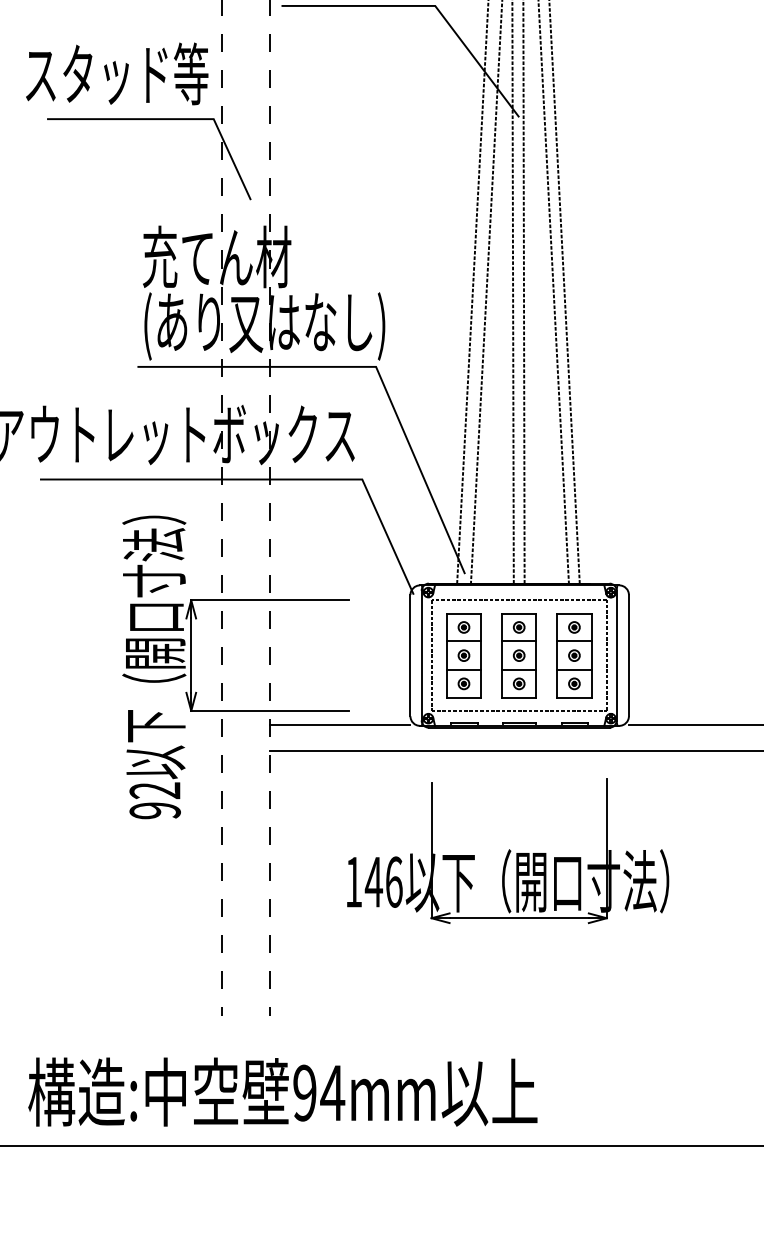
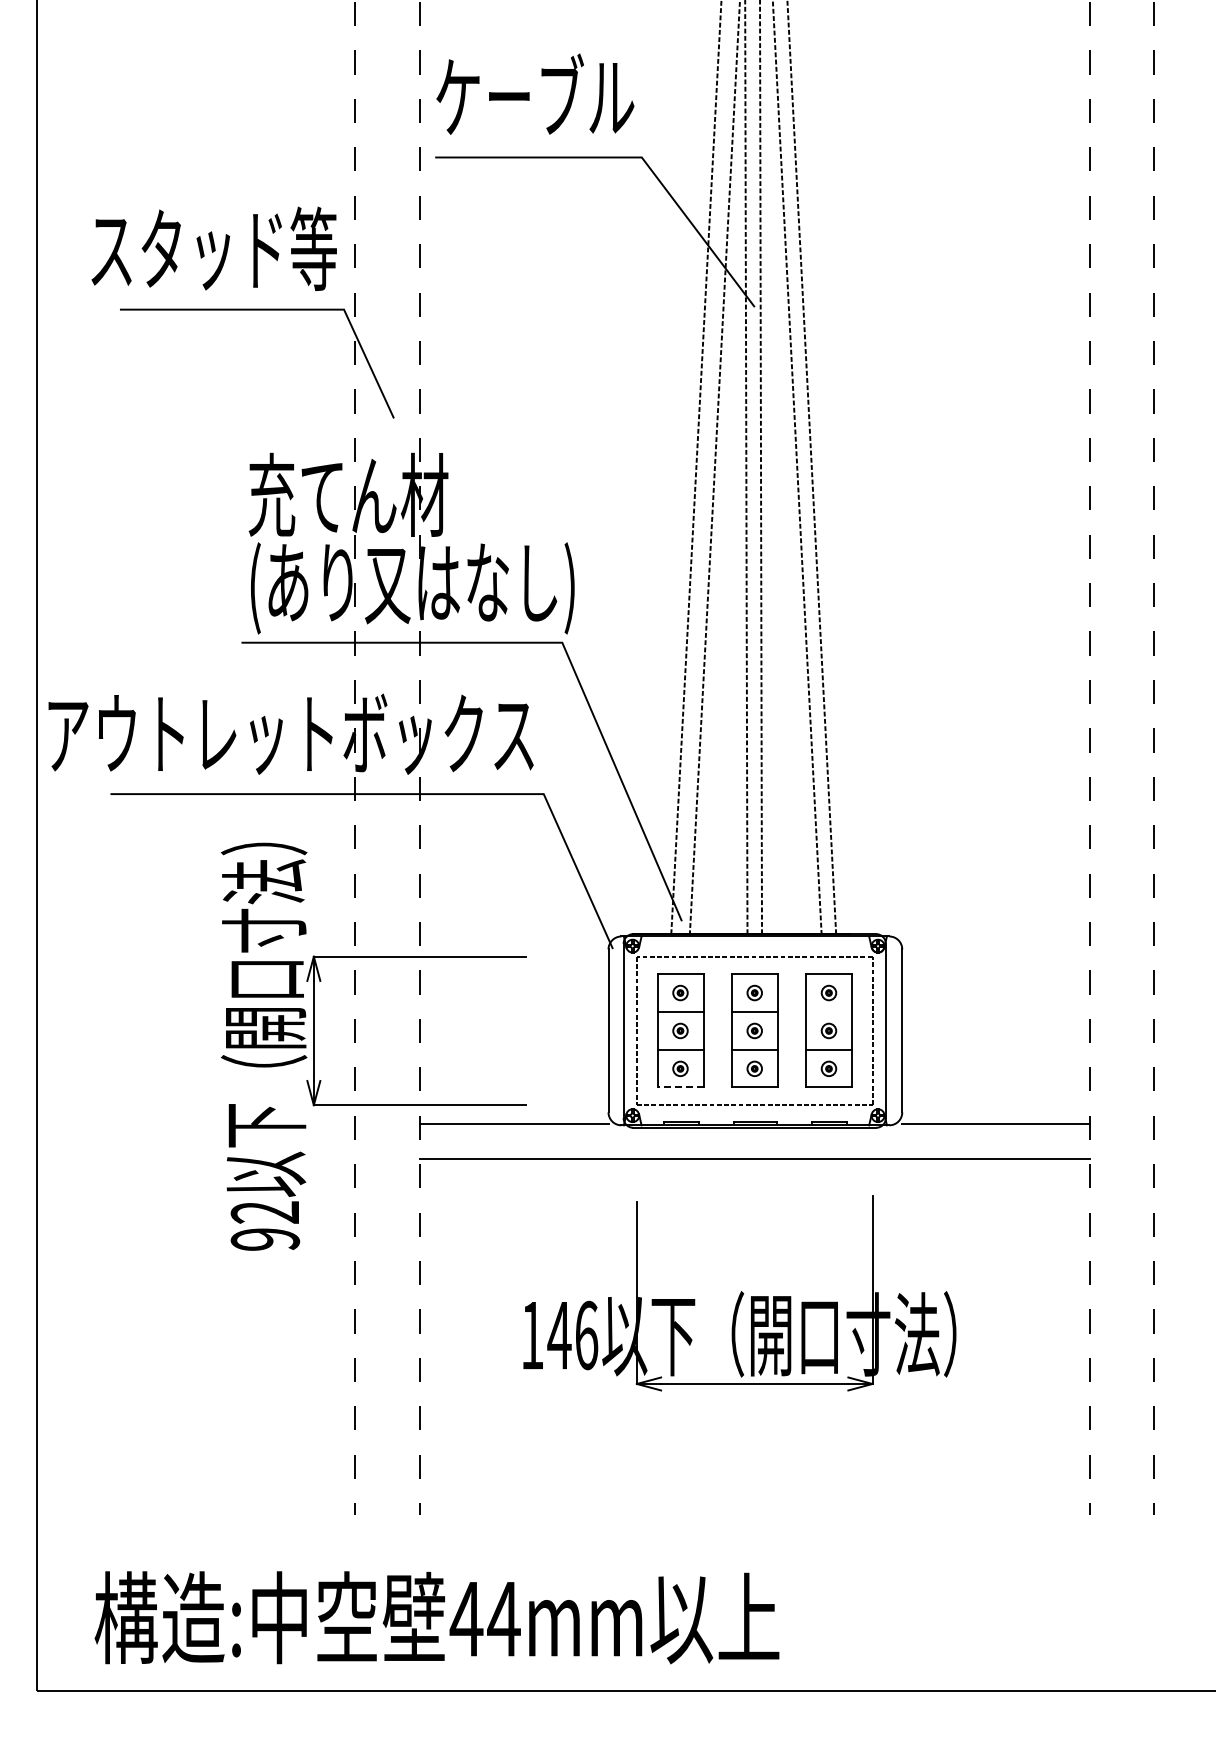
line: (574, 641) -> (828, 1011), removed
line: (463, 697) -> (680, 1087), solid -> dashed
text: (304, 1092) -> (466, 1618), 94mm -> 44mm

